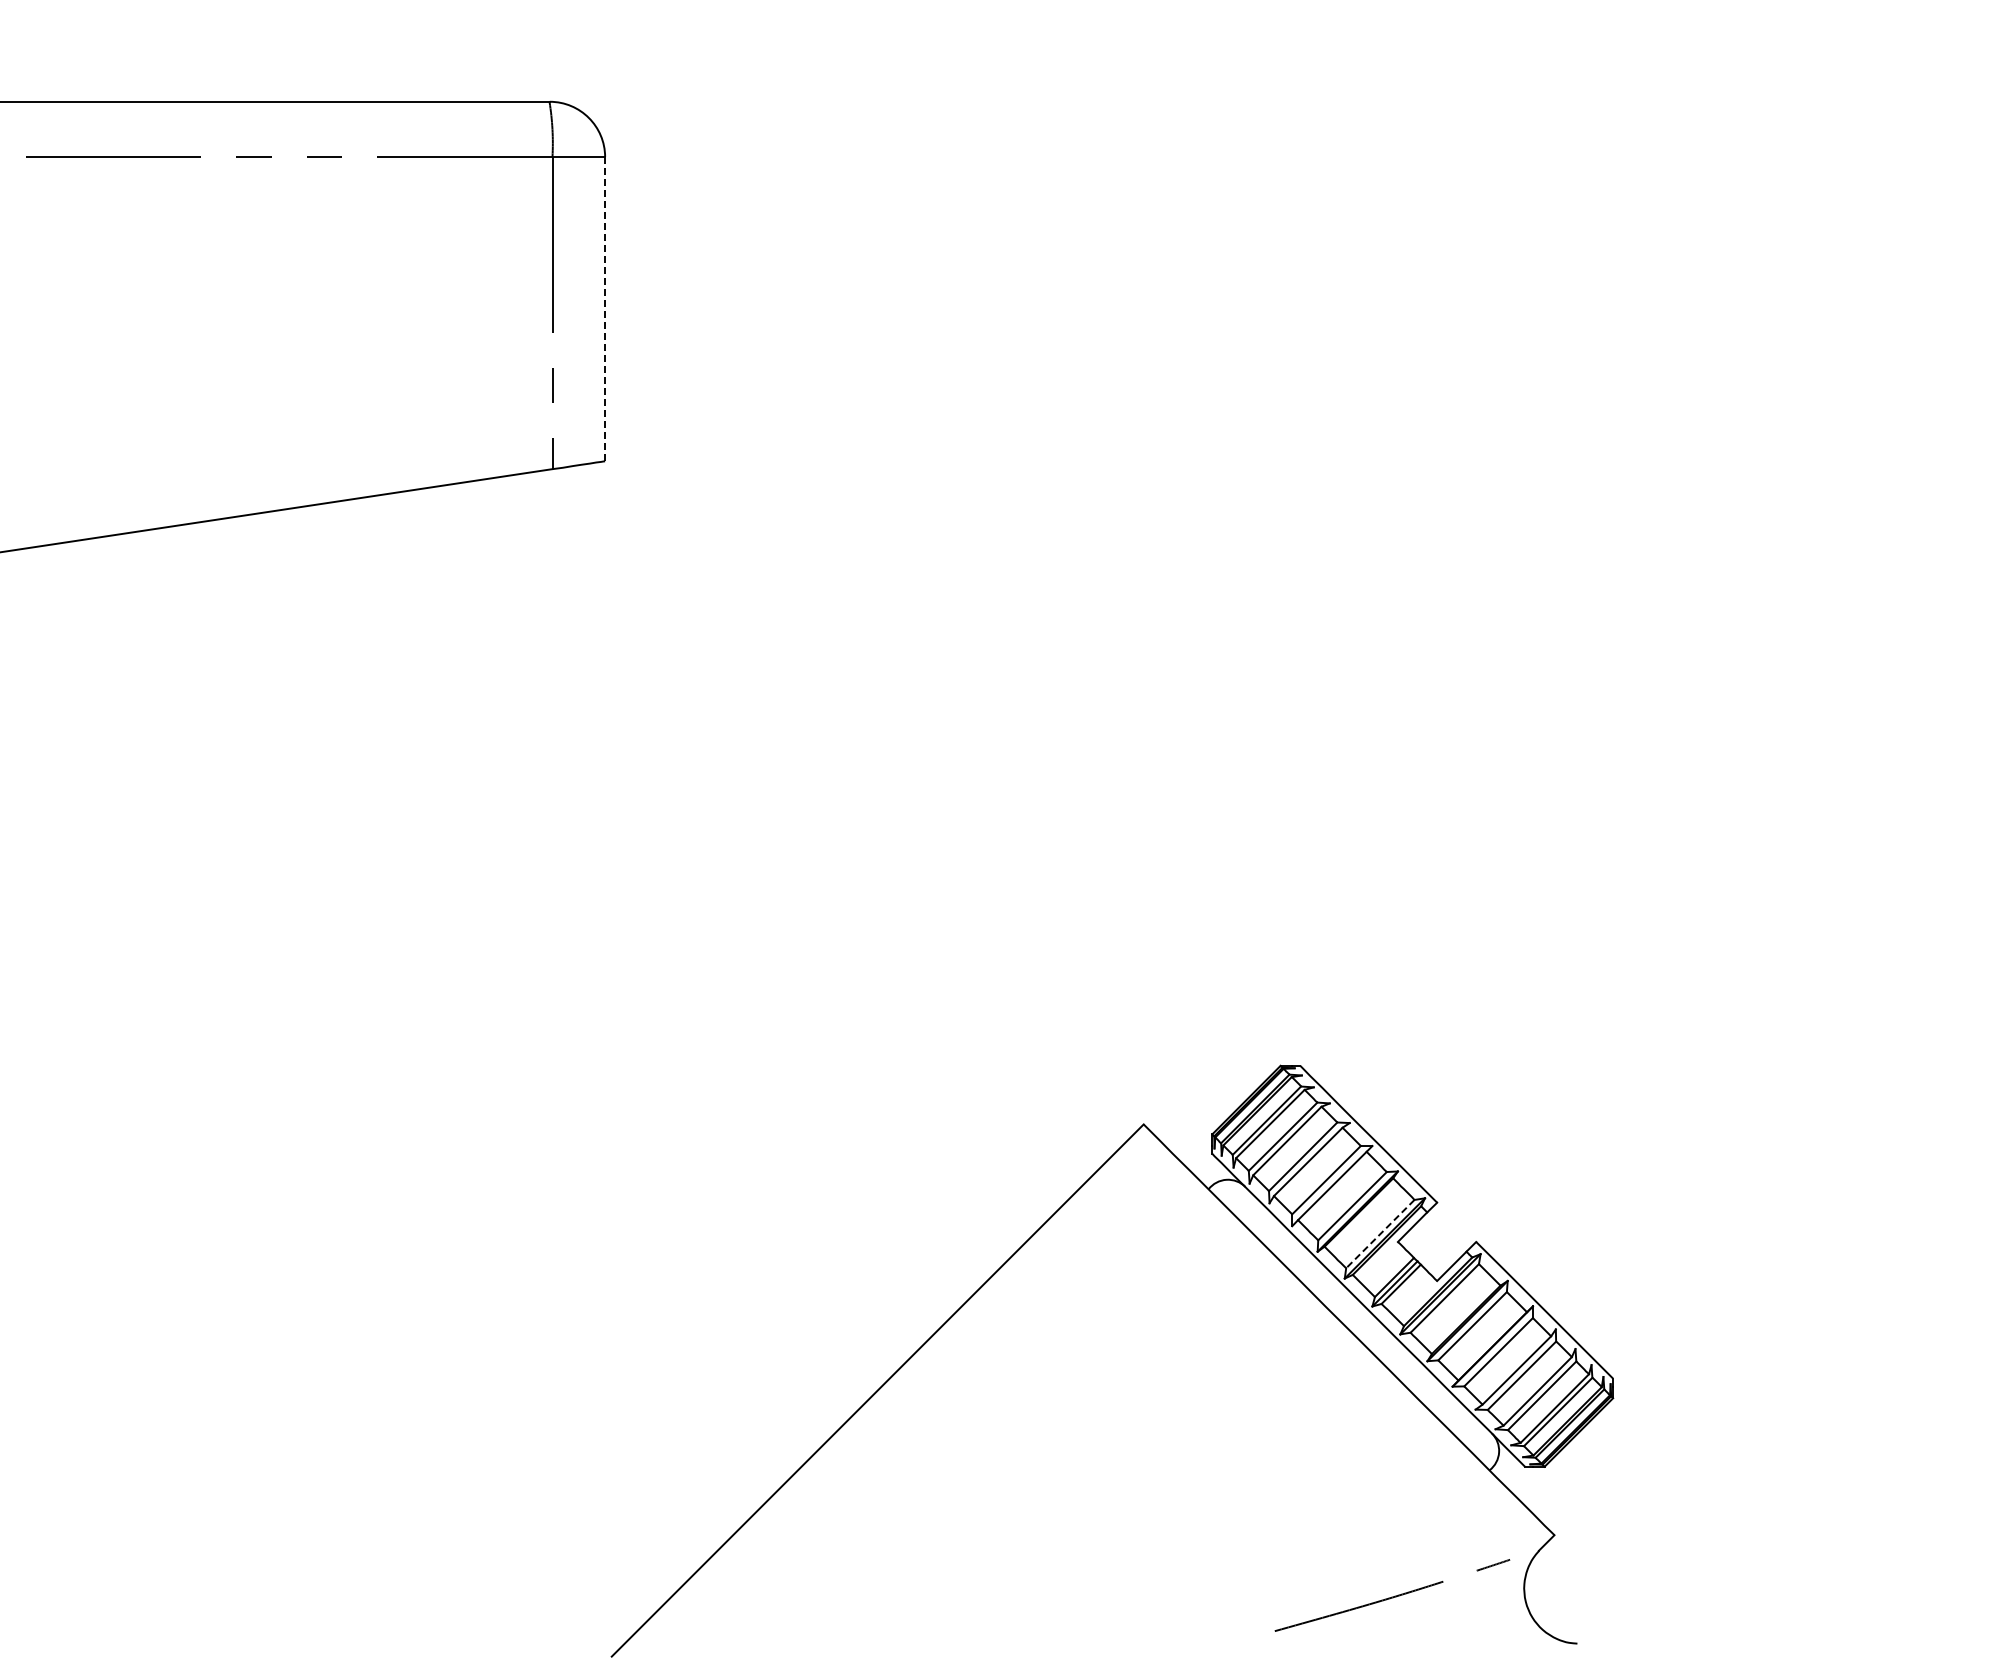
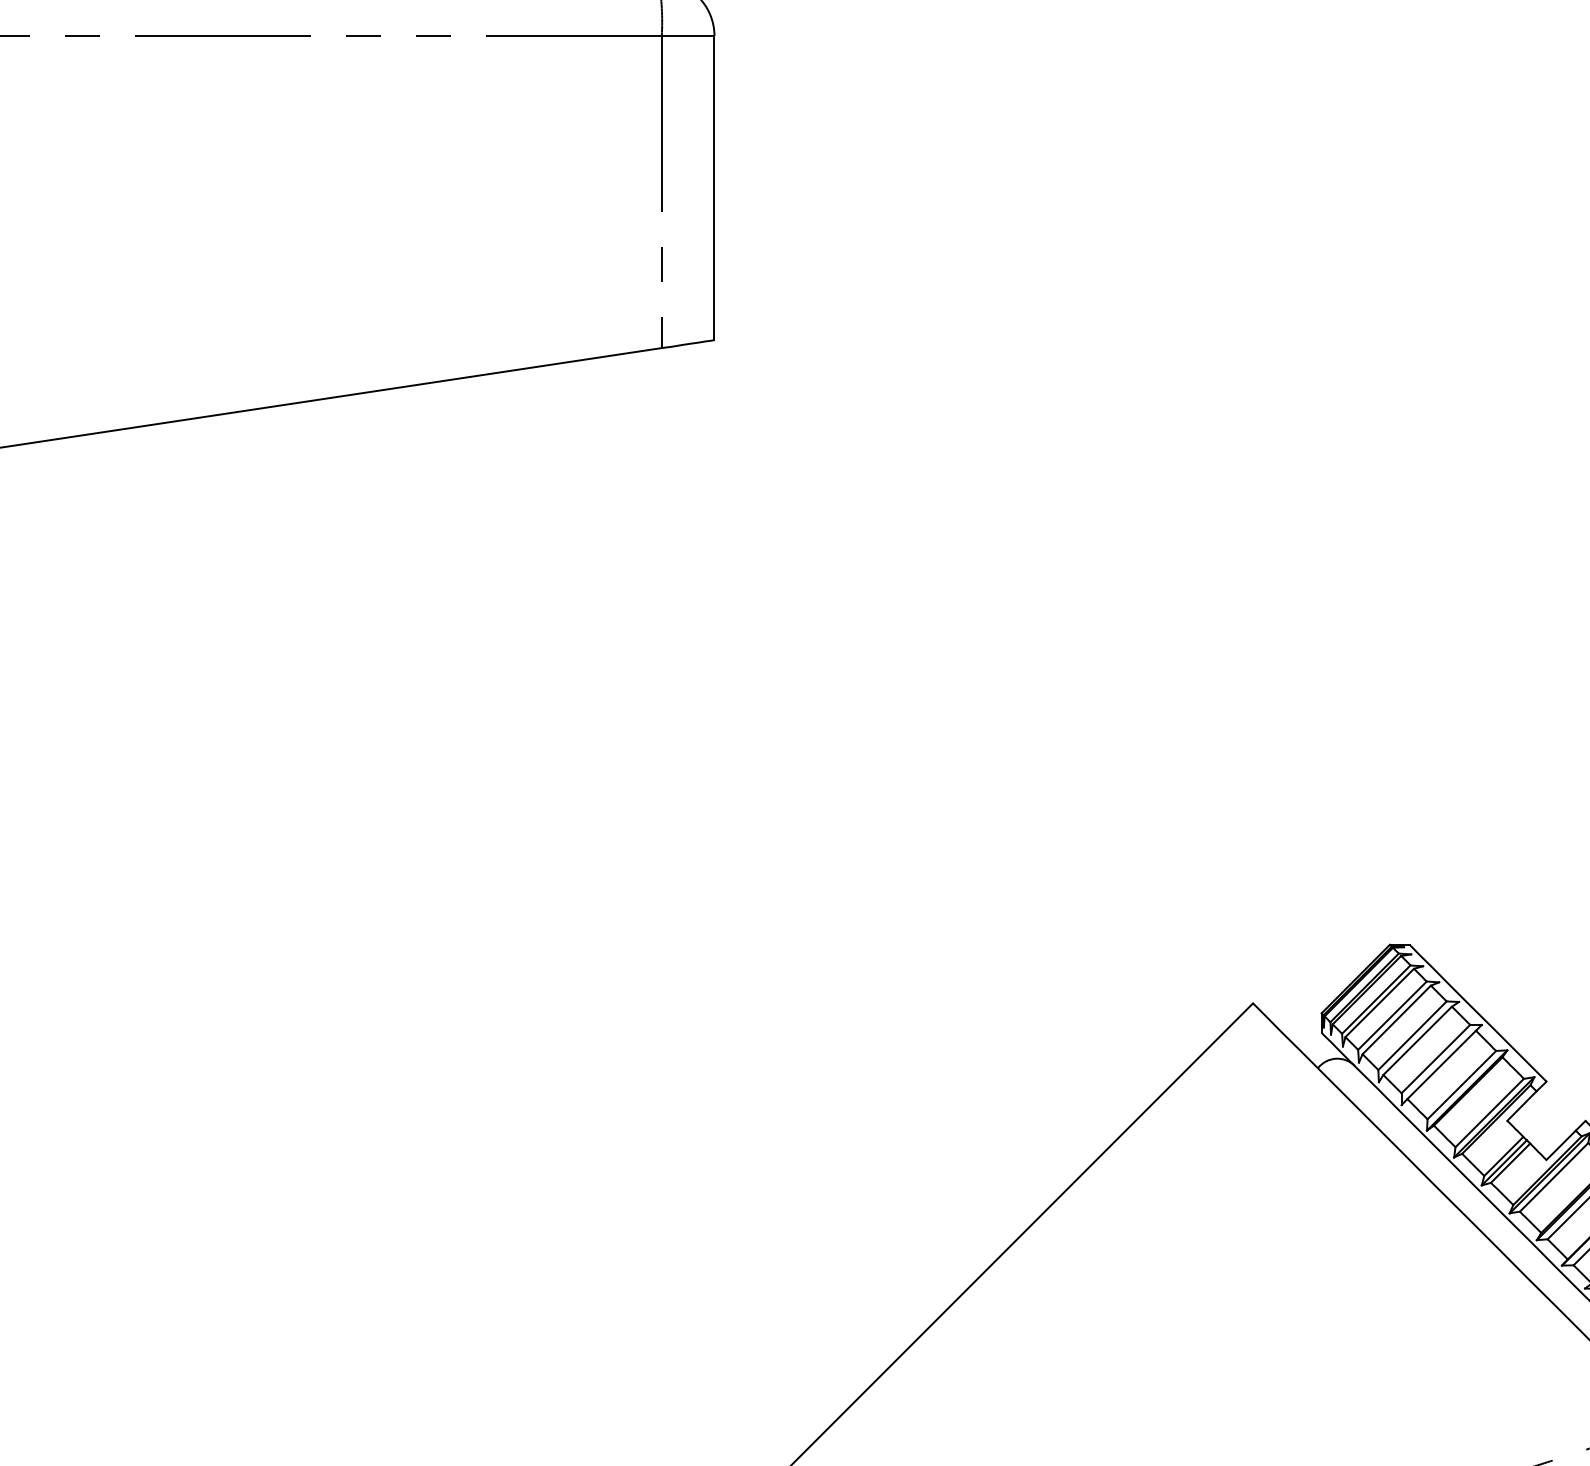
line: (605, 309) -> (714, 188), dashed -> solid
line: (1380, 1234) -> (1489, 1113), dashed -> solid

